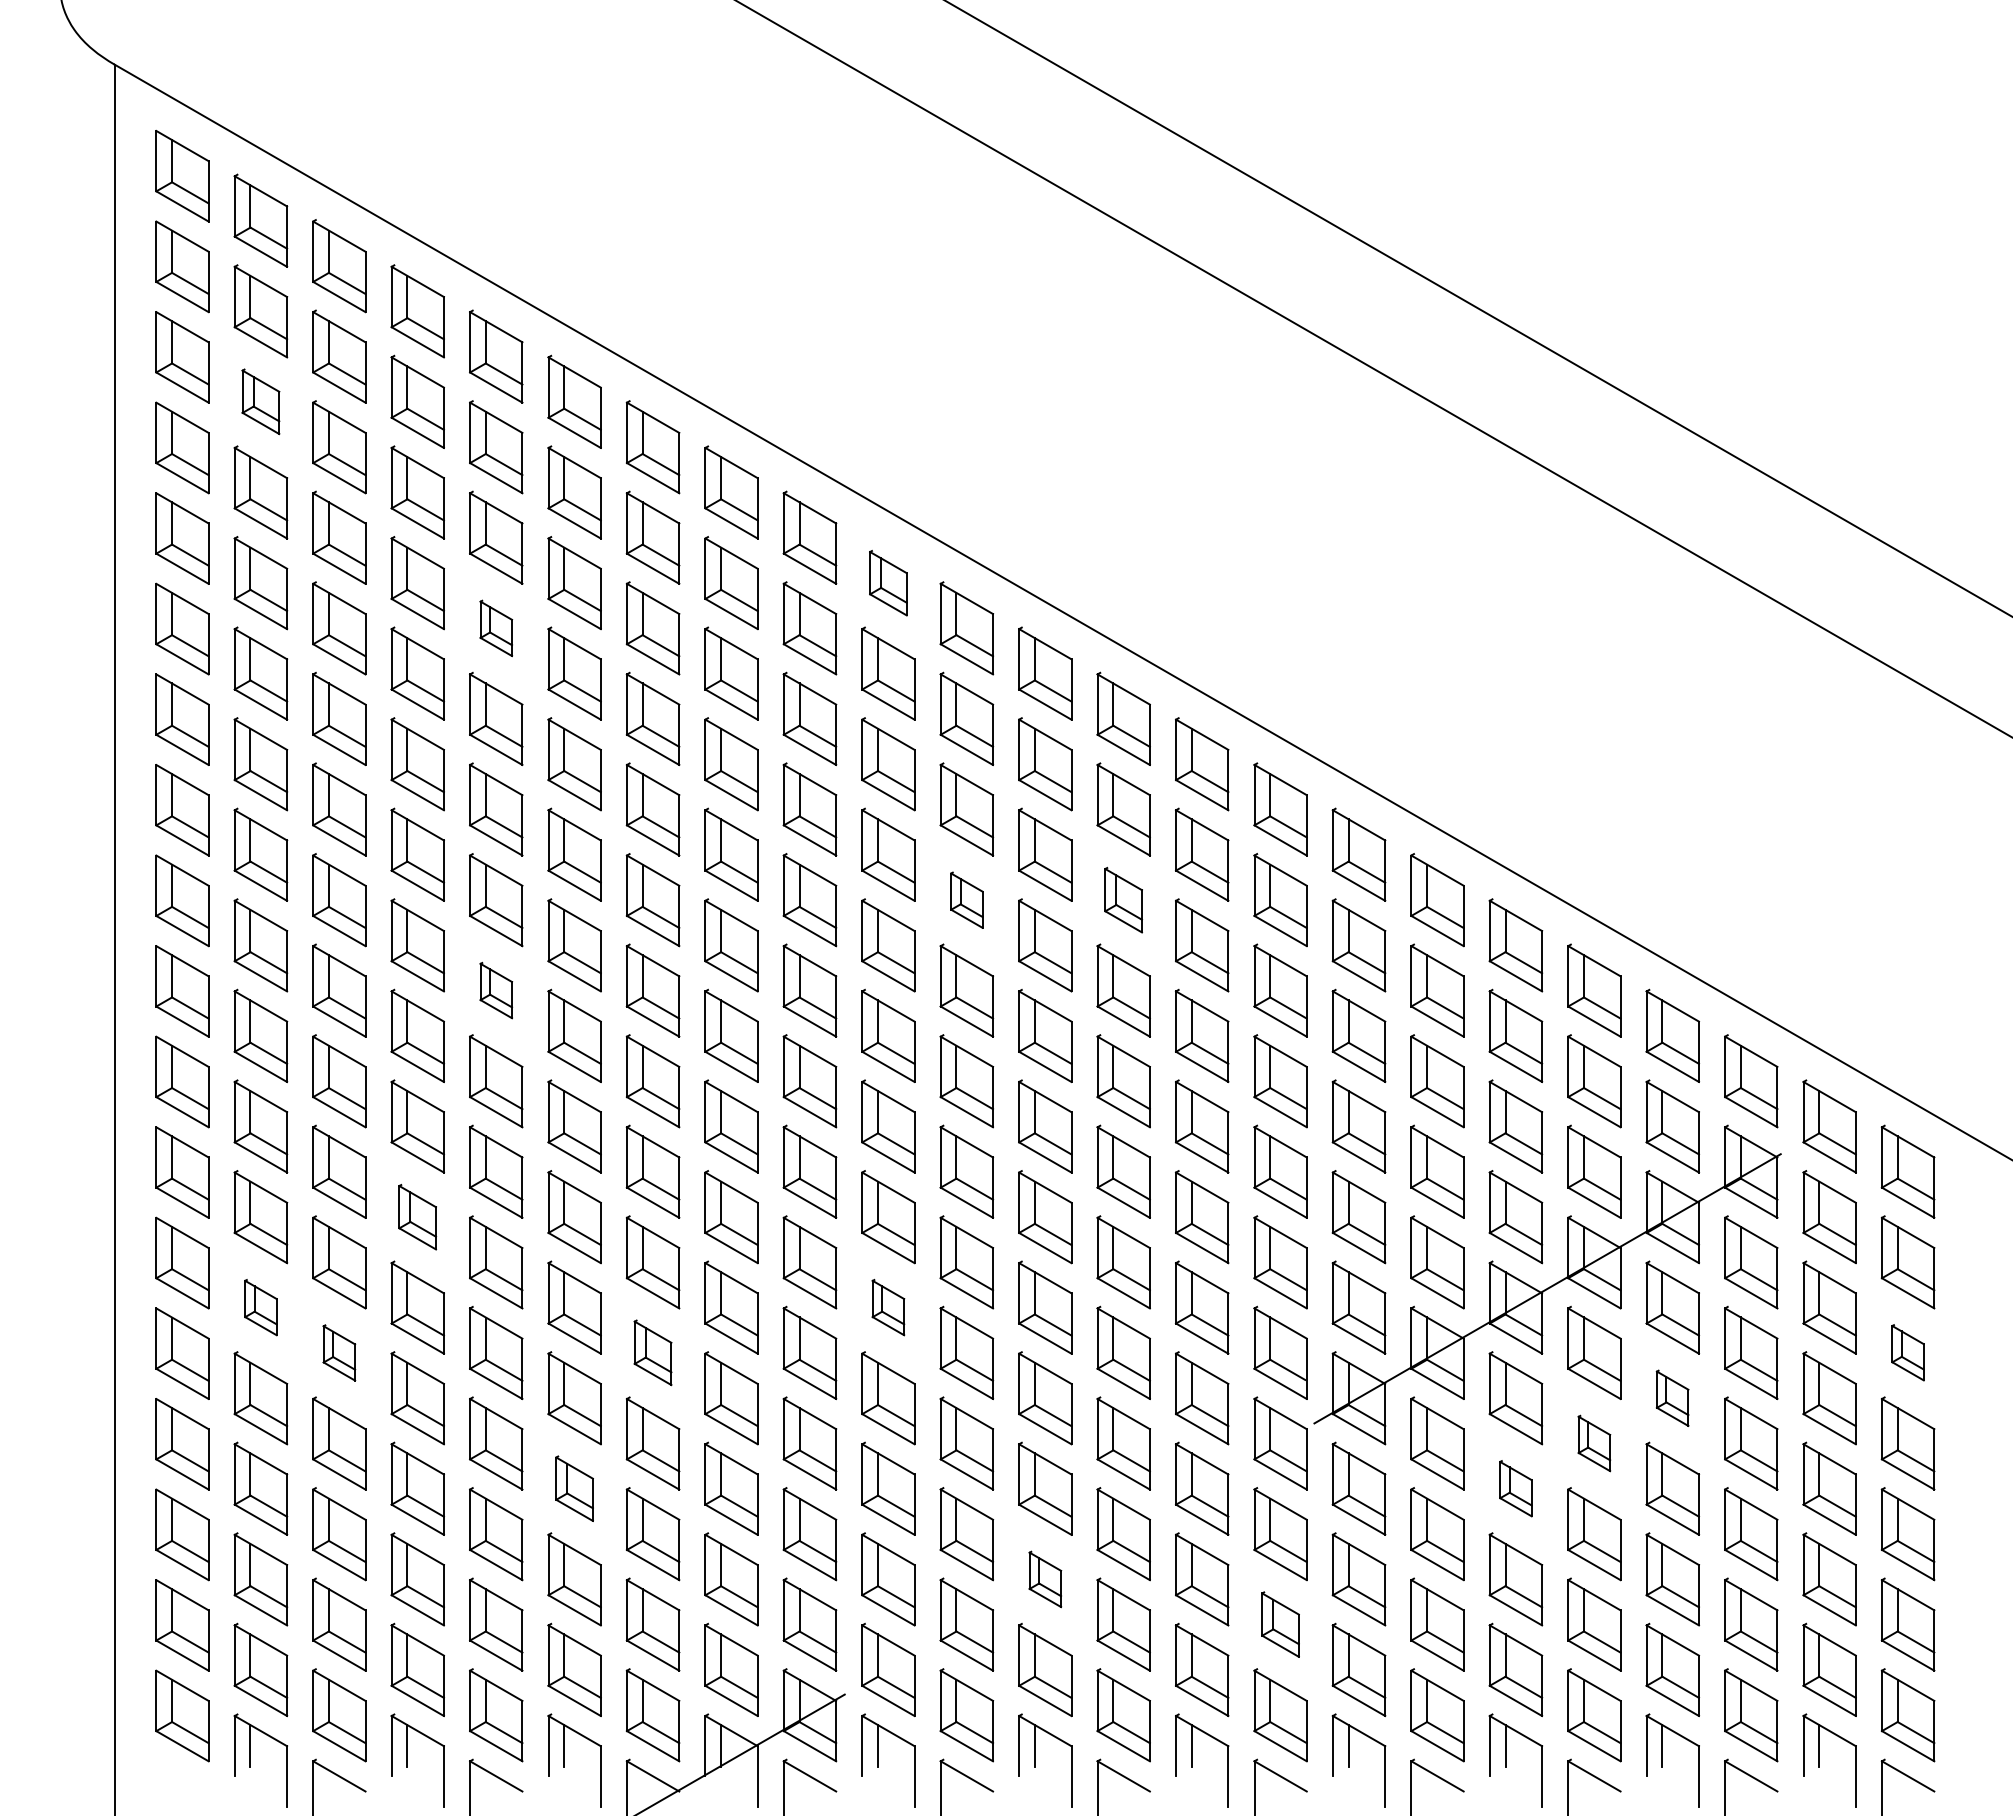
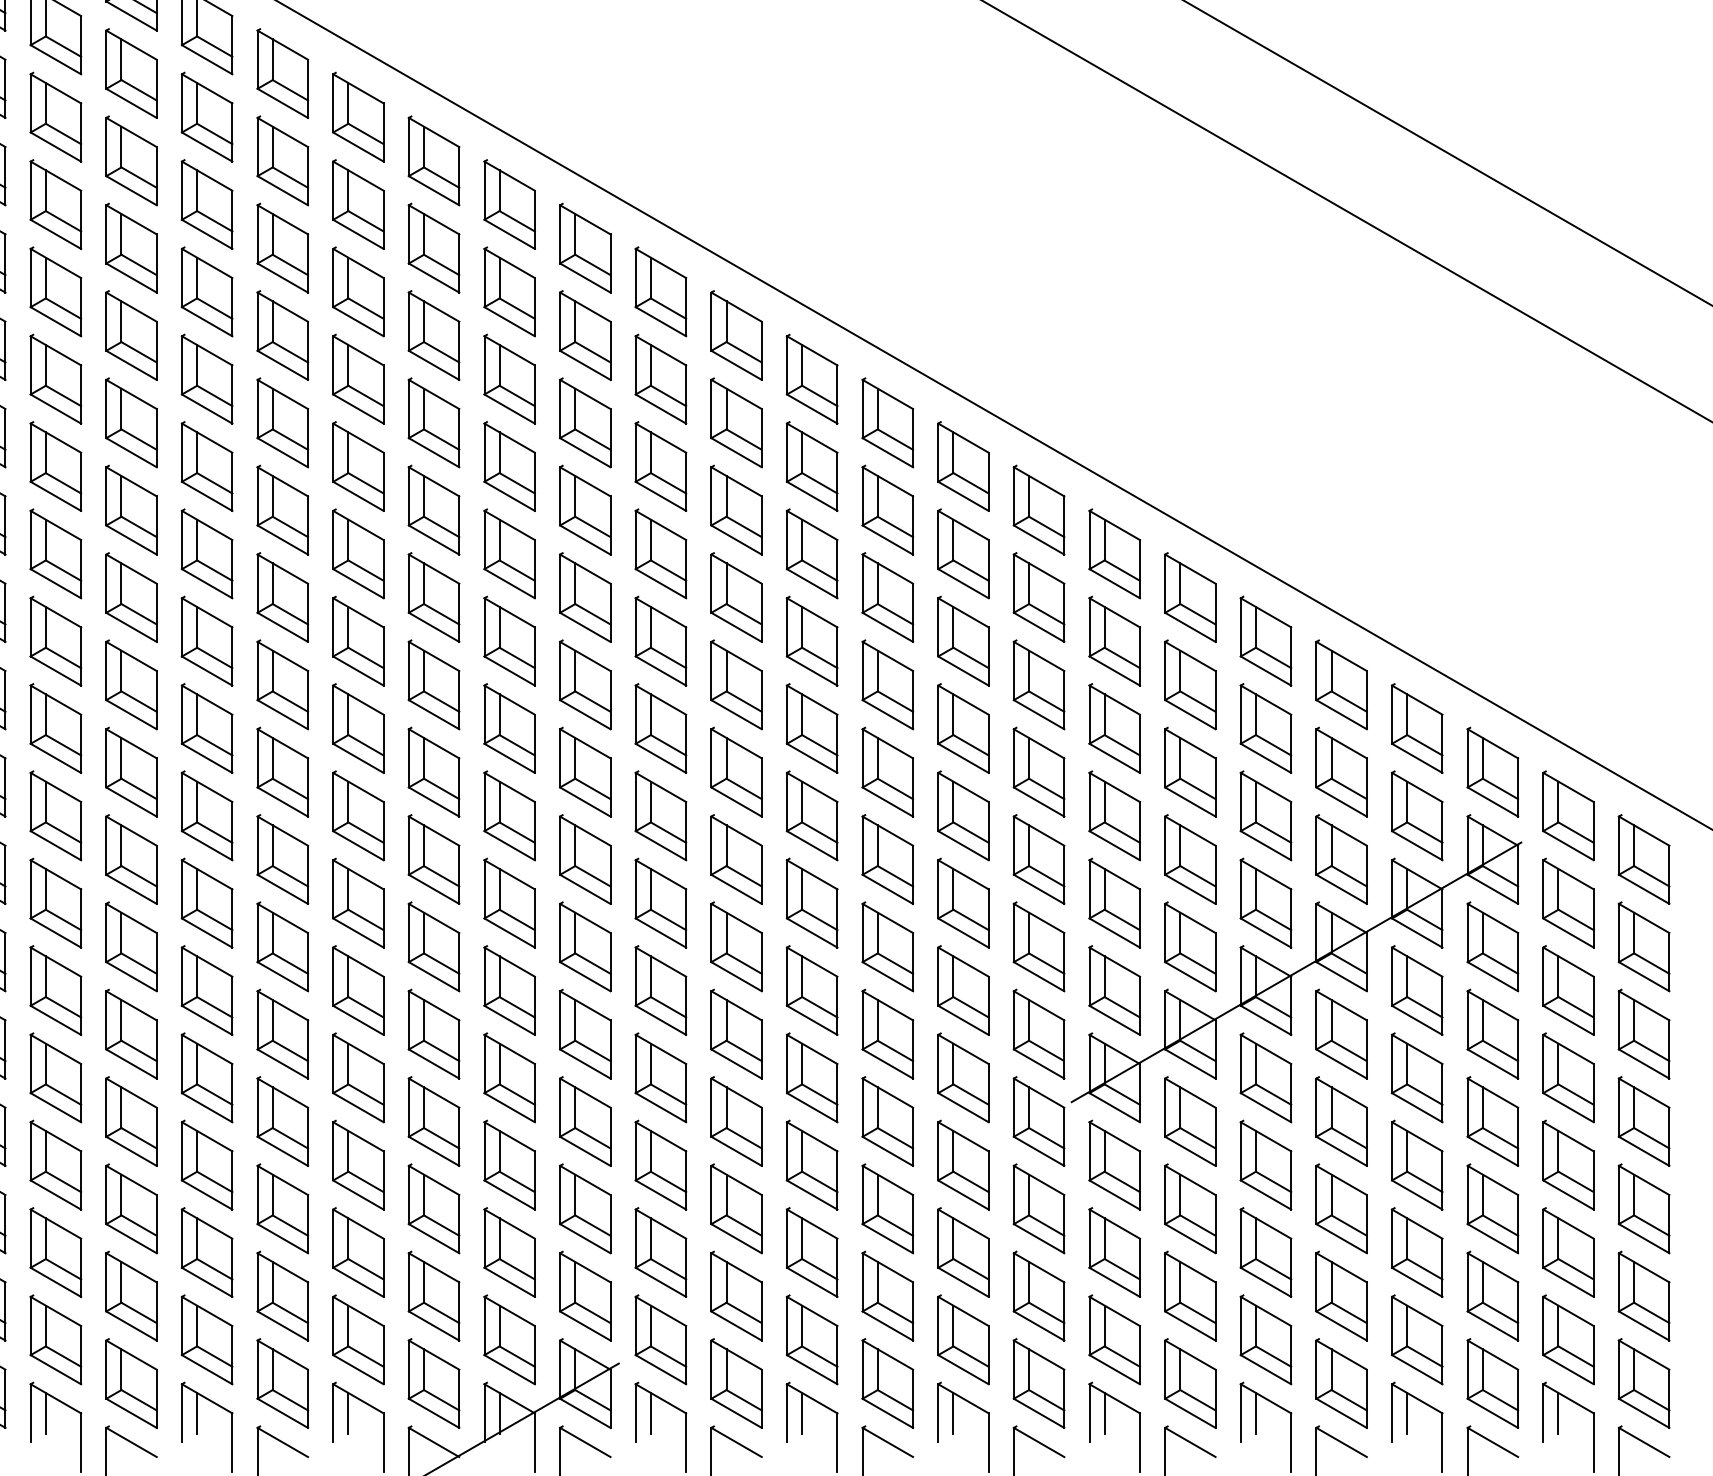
part: (260, 401) -> (55, 116), size x1.43
part: (888, 583) -> (661, 292), size x1.43
part: (496, 628) -> (283, 335), size x1.67
part: (966, 900) -> (736, 597), size x1.67
part: (1123, 900) -> (887, 597), size x1.43
part: (496, 990) -> (283, 684), size x1.67
part: (417, 1217) -> (206, 903), size x1.43
part: (260, 1307) -> (55, 990), size x1.67
part: (888, 1307) -> (661, 990), size x1.67
part: (339, 1352) -> (131, 1033), size x1.67
part: (652, 1352) -> (433, 1033), size x1.43
part: (1907, 1352) -> (1643, 1033), size x1.67
part: (1672, 1398) -> (1416, 1078), size x1.67
part: (1594, 1443) -> (1341, 1121), size x1.67
part: (574, 1488) -> (358, 1164), size x1.43
part: (1515, 1488) -> (1265, 1164), size x1.67
part: (1045, 1579) -> (812, 1252), size x1.67
part: (1280, 1624) -> (1038, 1296), size x1.43

